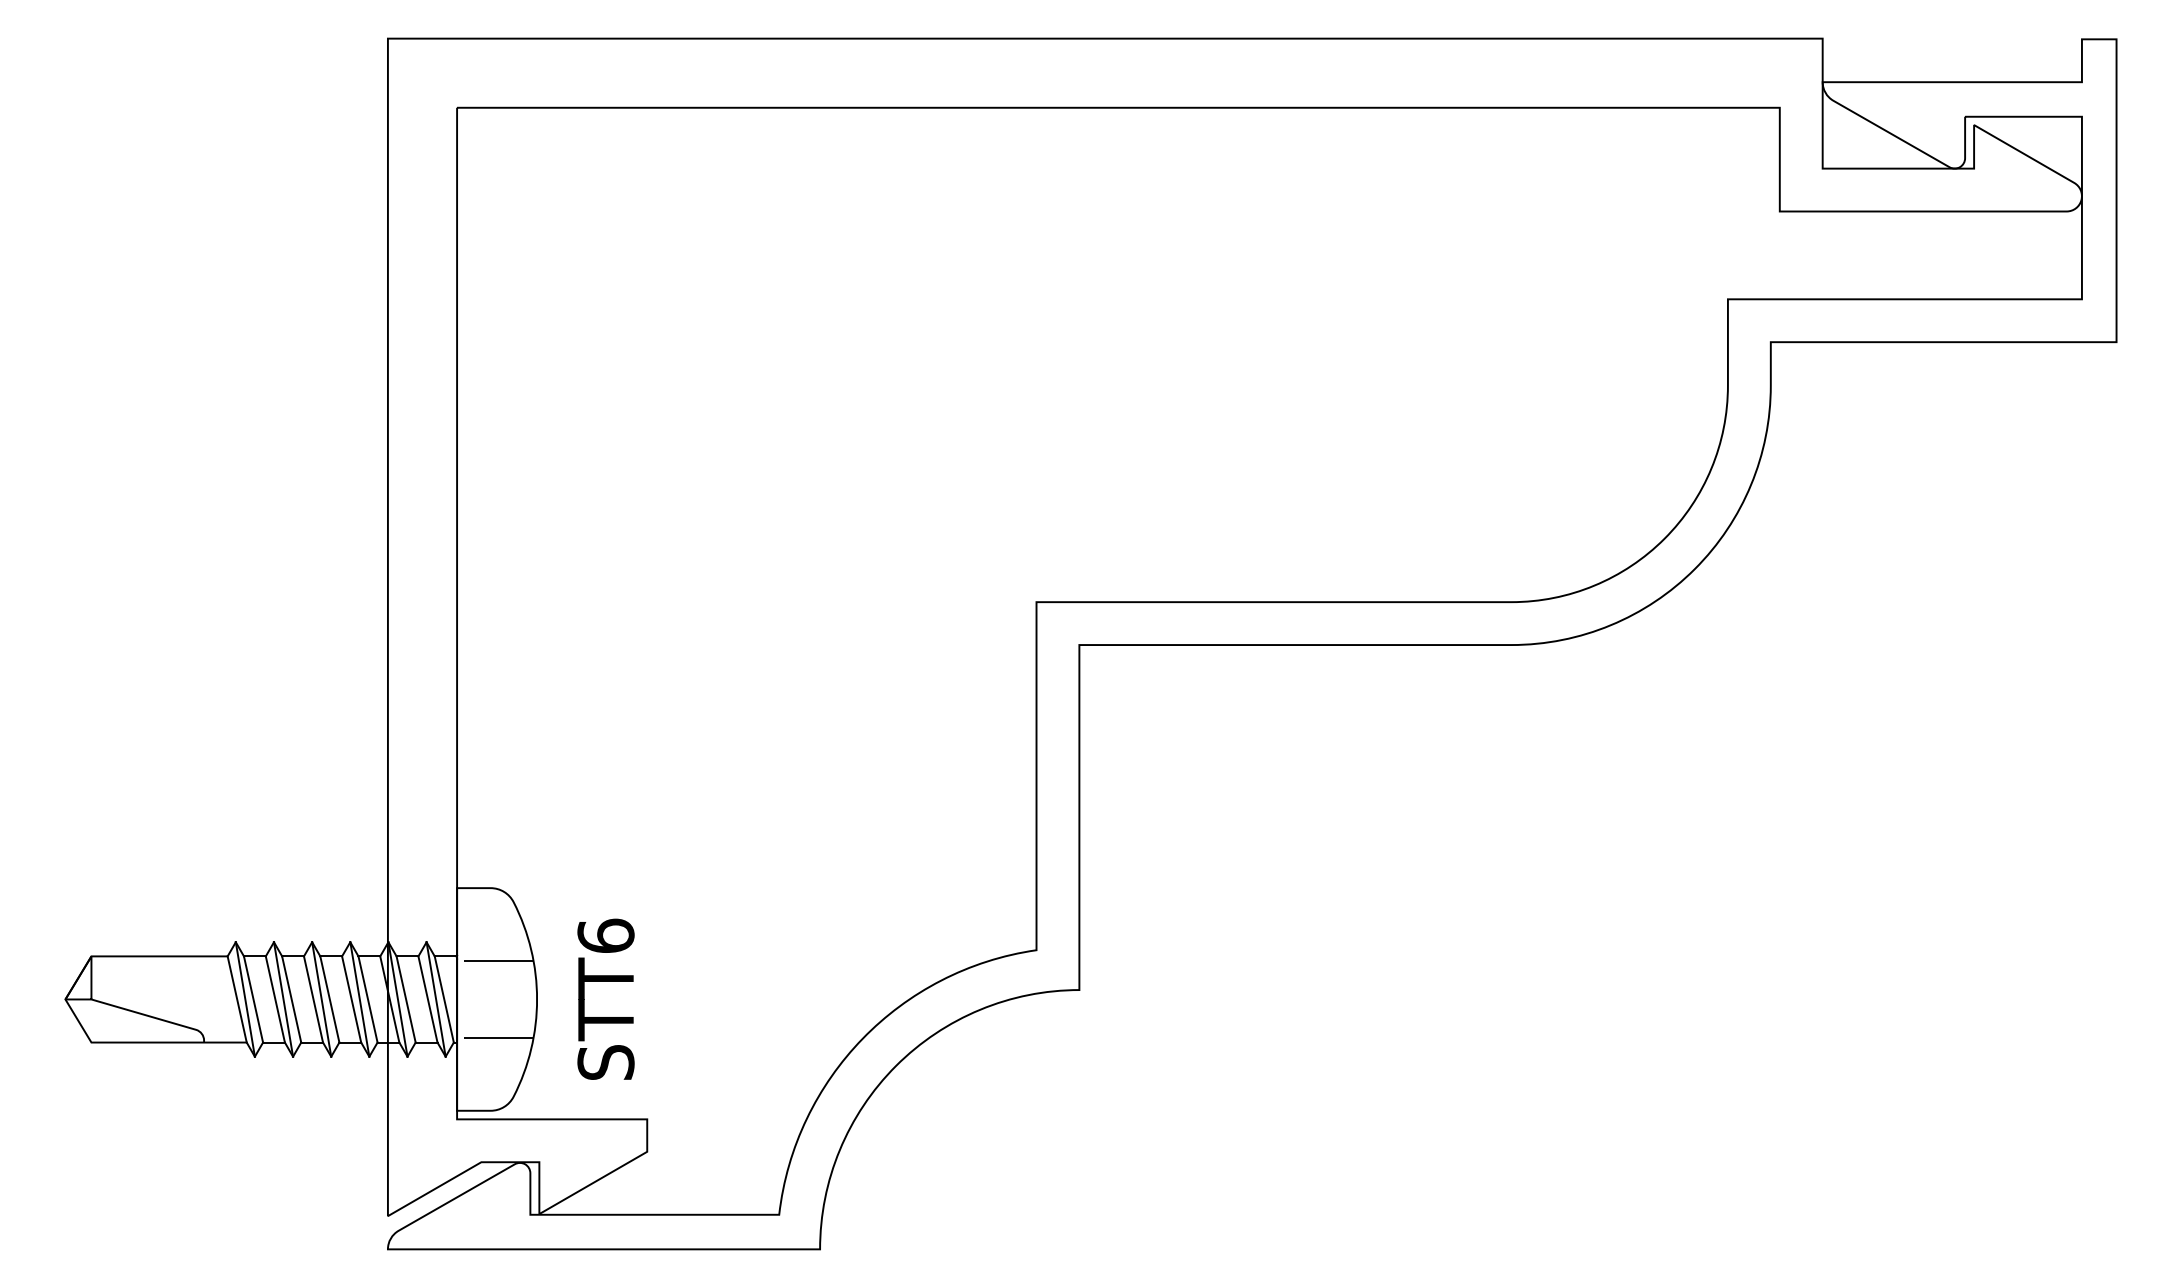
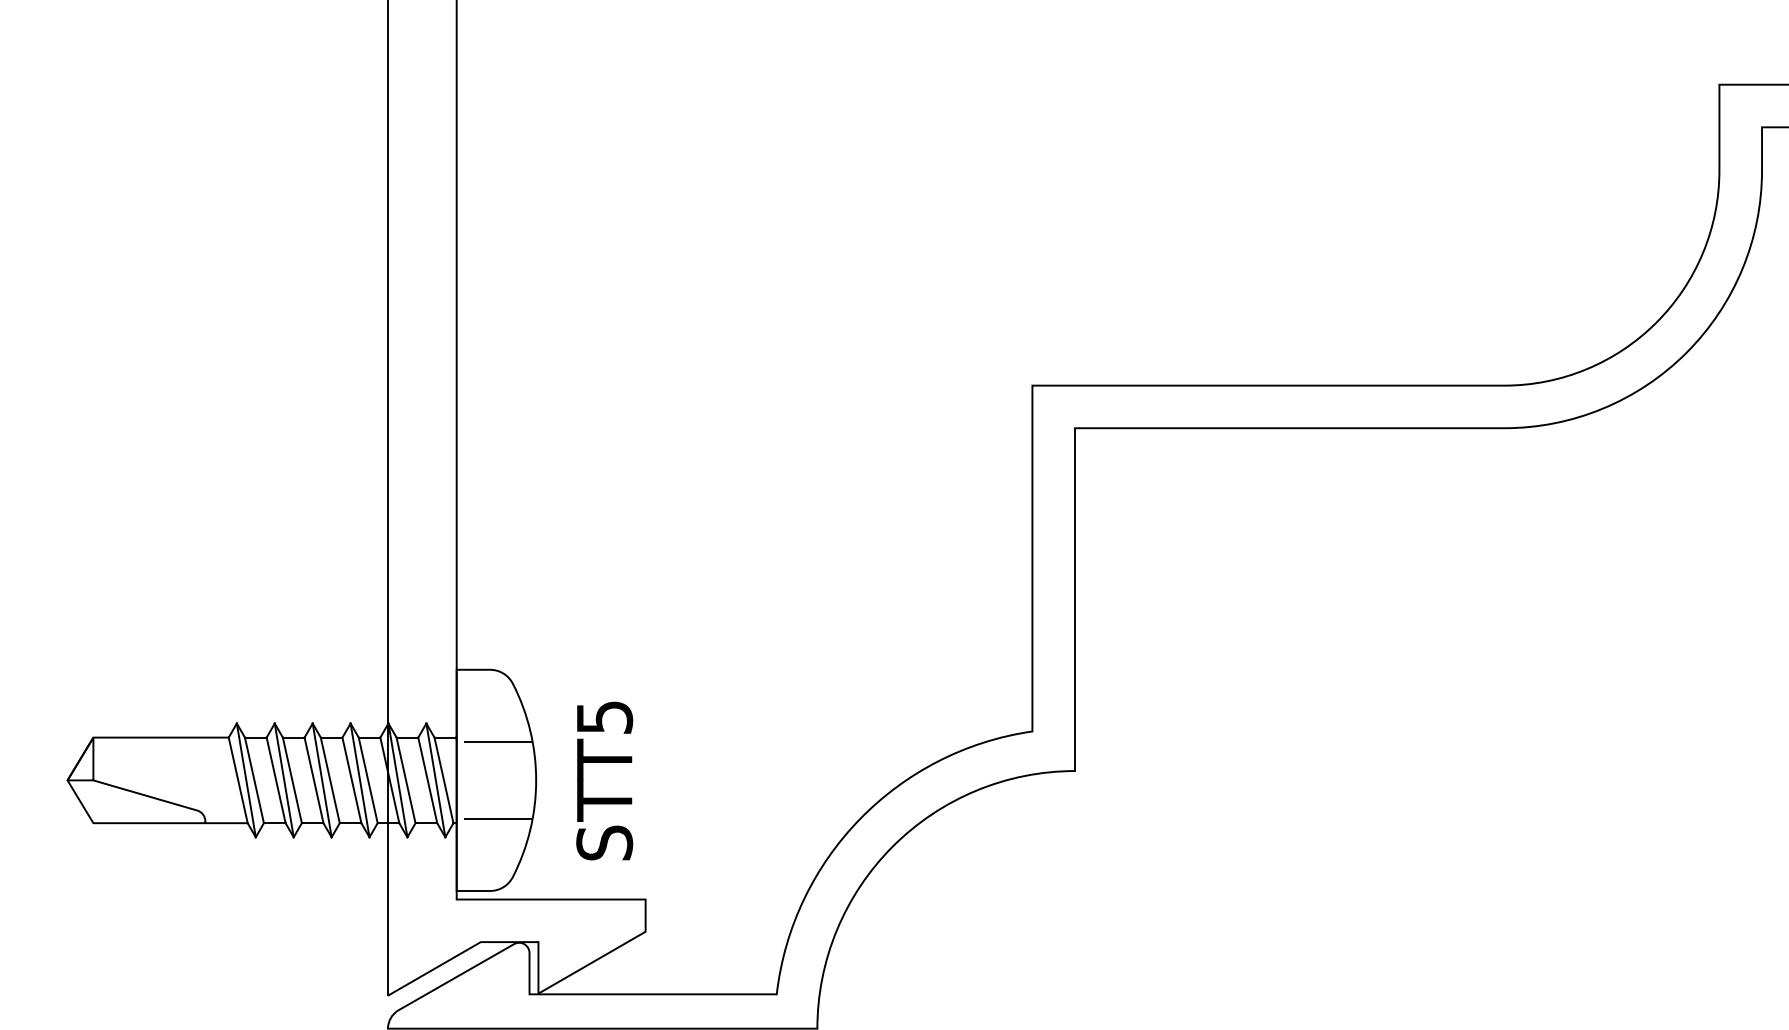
text: (605, 935) -> (604, 716), STT6 -> STT5

